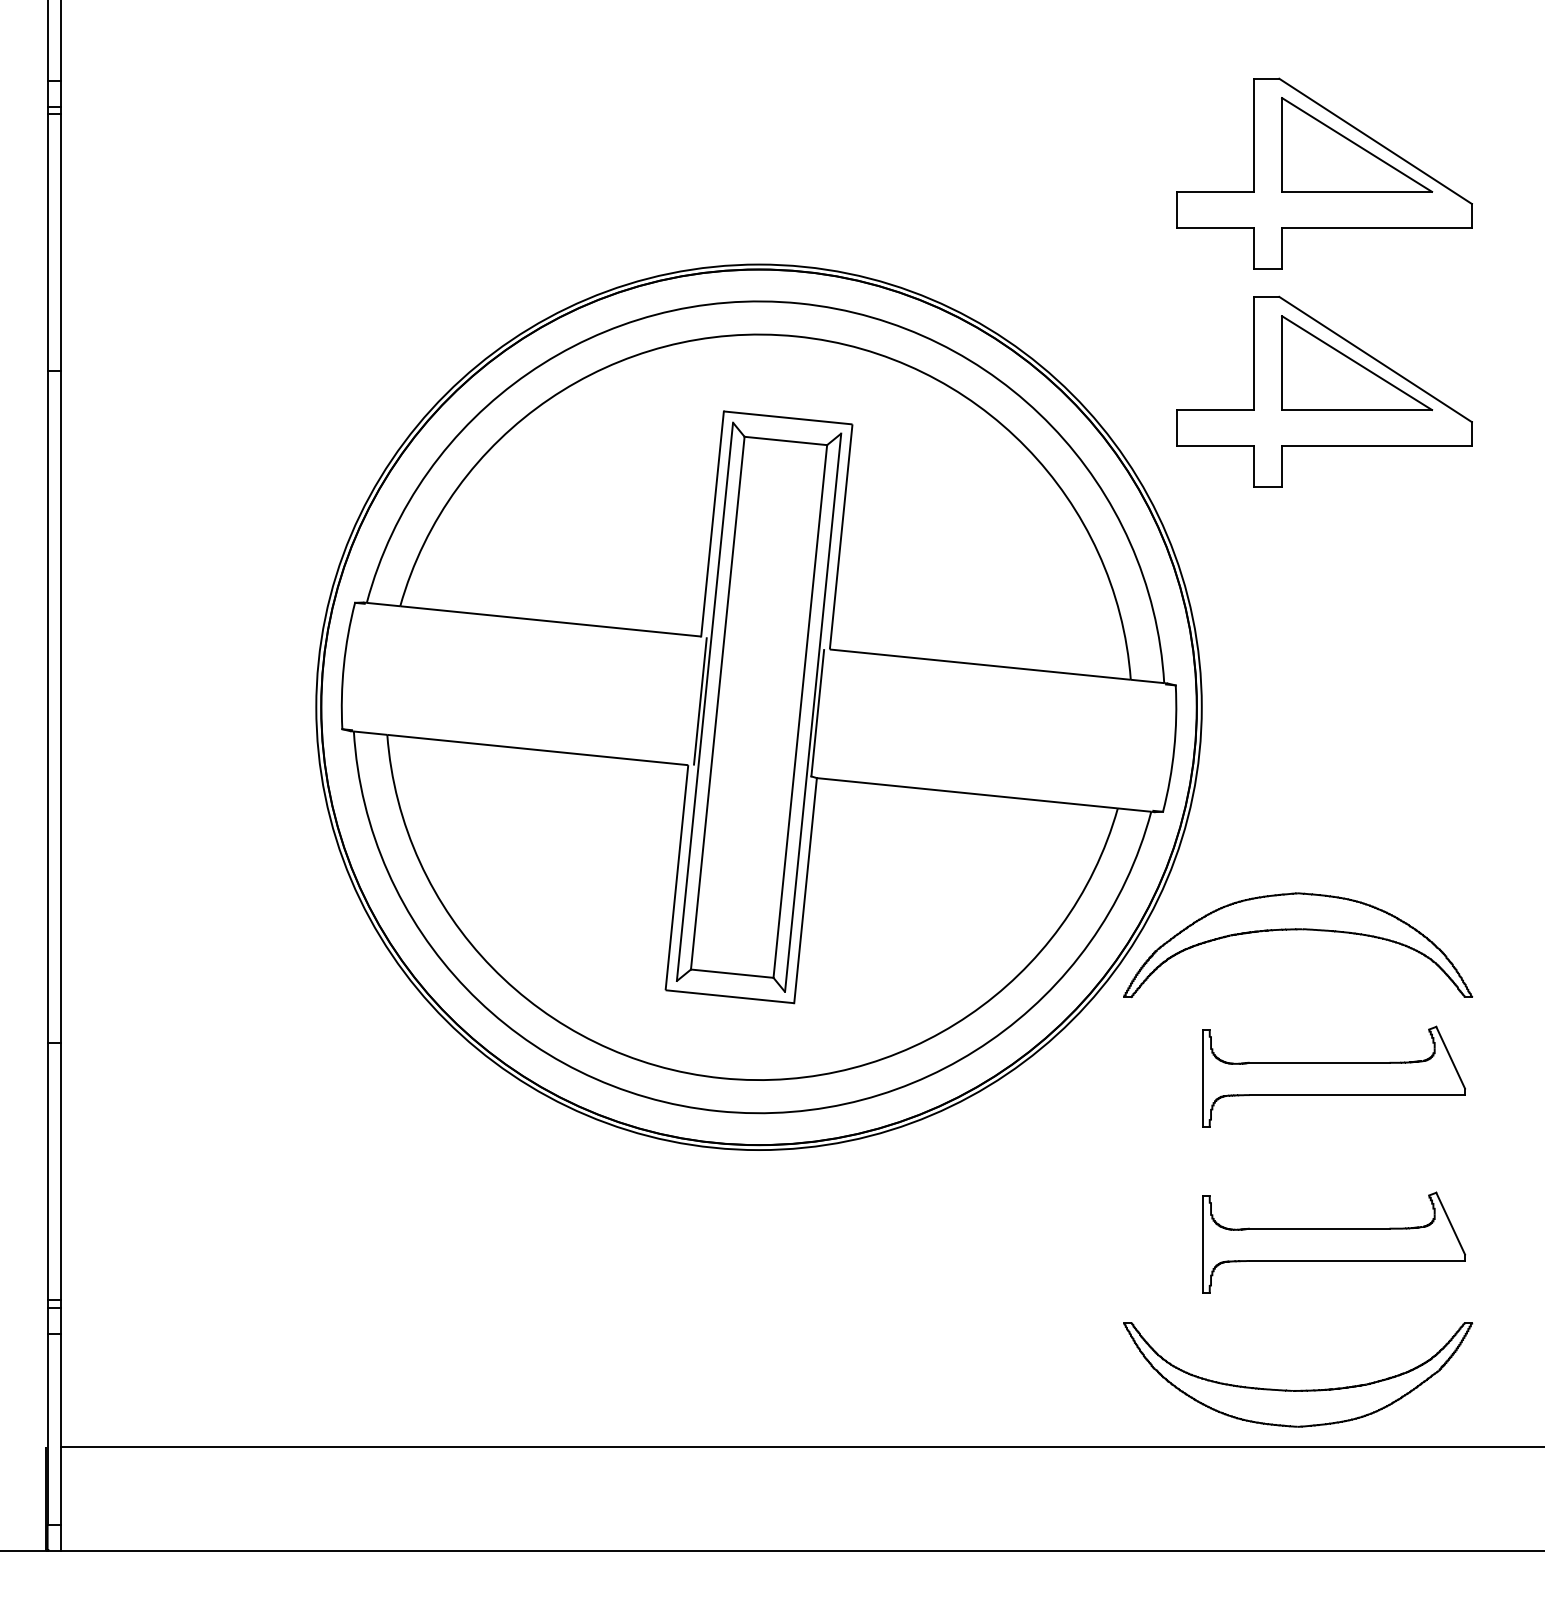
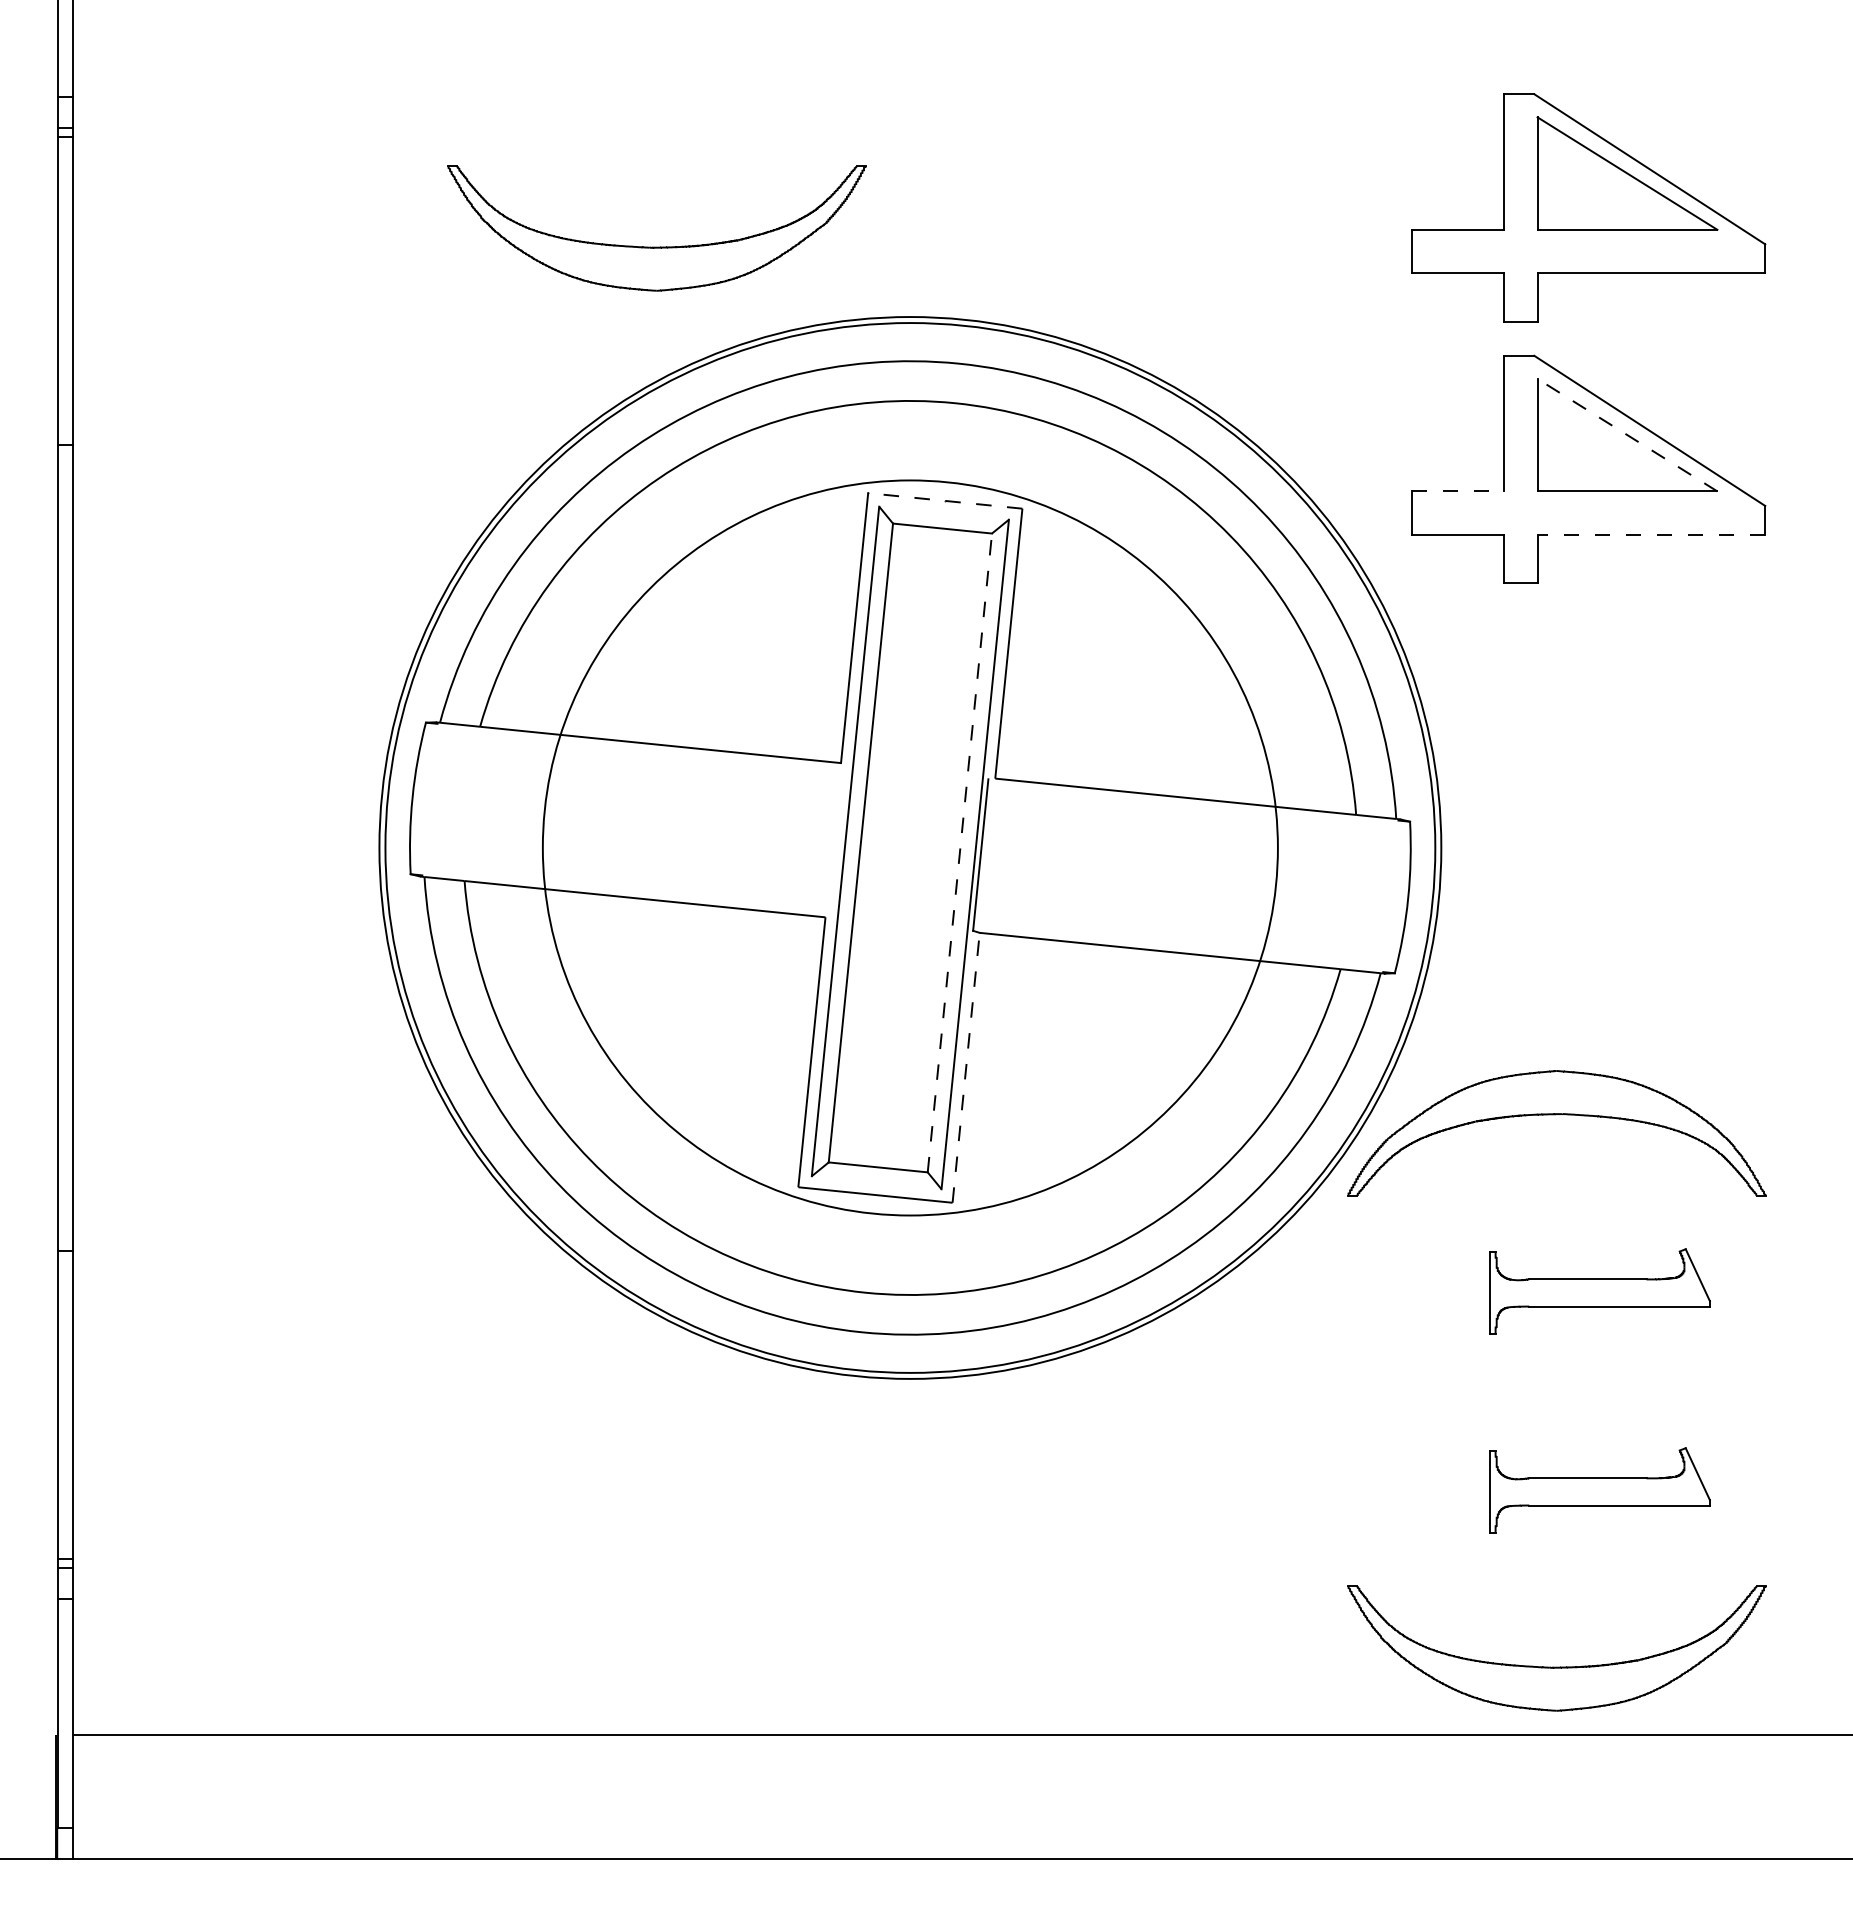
part: (547, 205) -> (656, 246), added
line: (1357, 362) -> (1627, 434), solid -> dashed
line: (1216, 410) -> (1458, 491), solid -> dashed
line: (788, 417) -> (945, 500), solid -> dashed
line: (1377, 446) -> (1651, 535), solid -> dashed
line: (699, 701) -> (839, 840), removed
circle: (759, 706) -> (910, 847), size x0.7
line: (800, 711) -> (959, 852), solid -> dashed
line: (805, 890) -> (966, 1067), solid -> dashed
part: (1333, 1077) -> (1599, 1291), size x0.7
part: (1333, 1243) -> (1599, 1490), size x0.7

